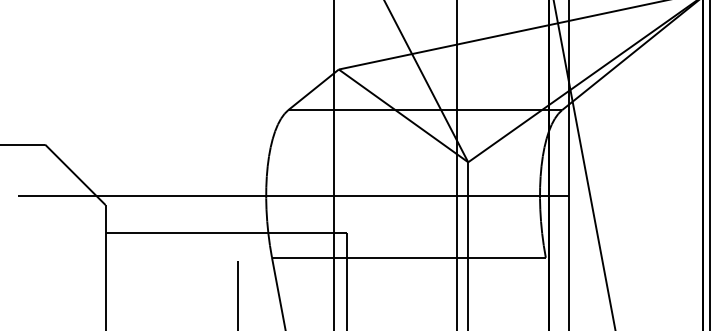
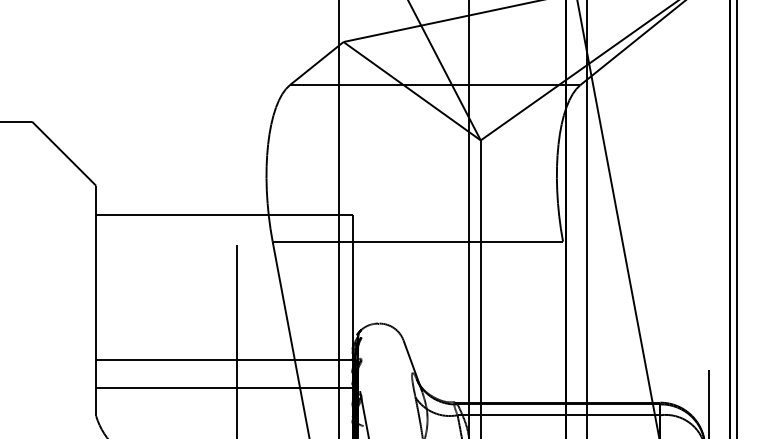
line: (293, 196) -> (295, 176), removed

